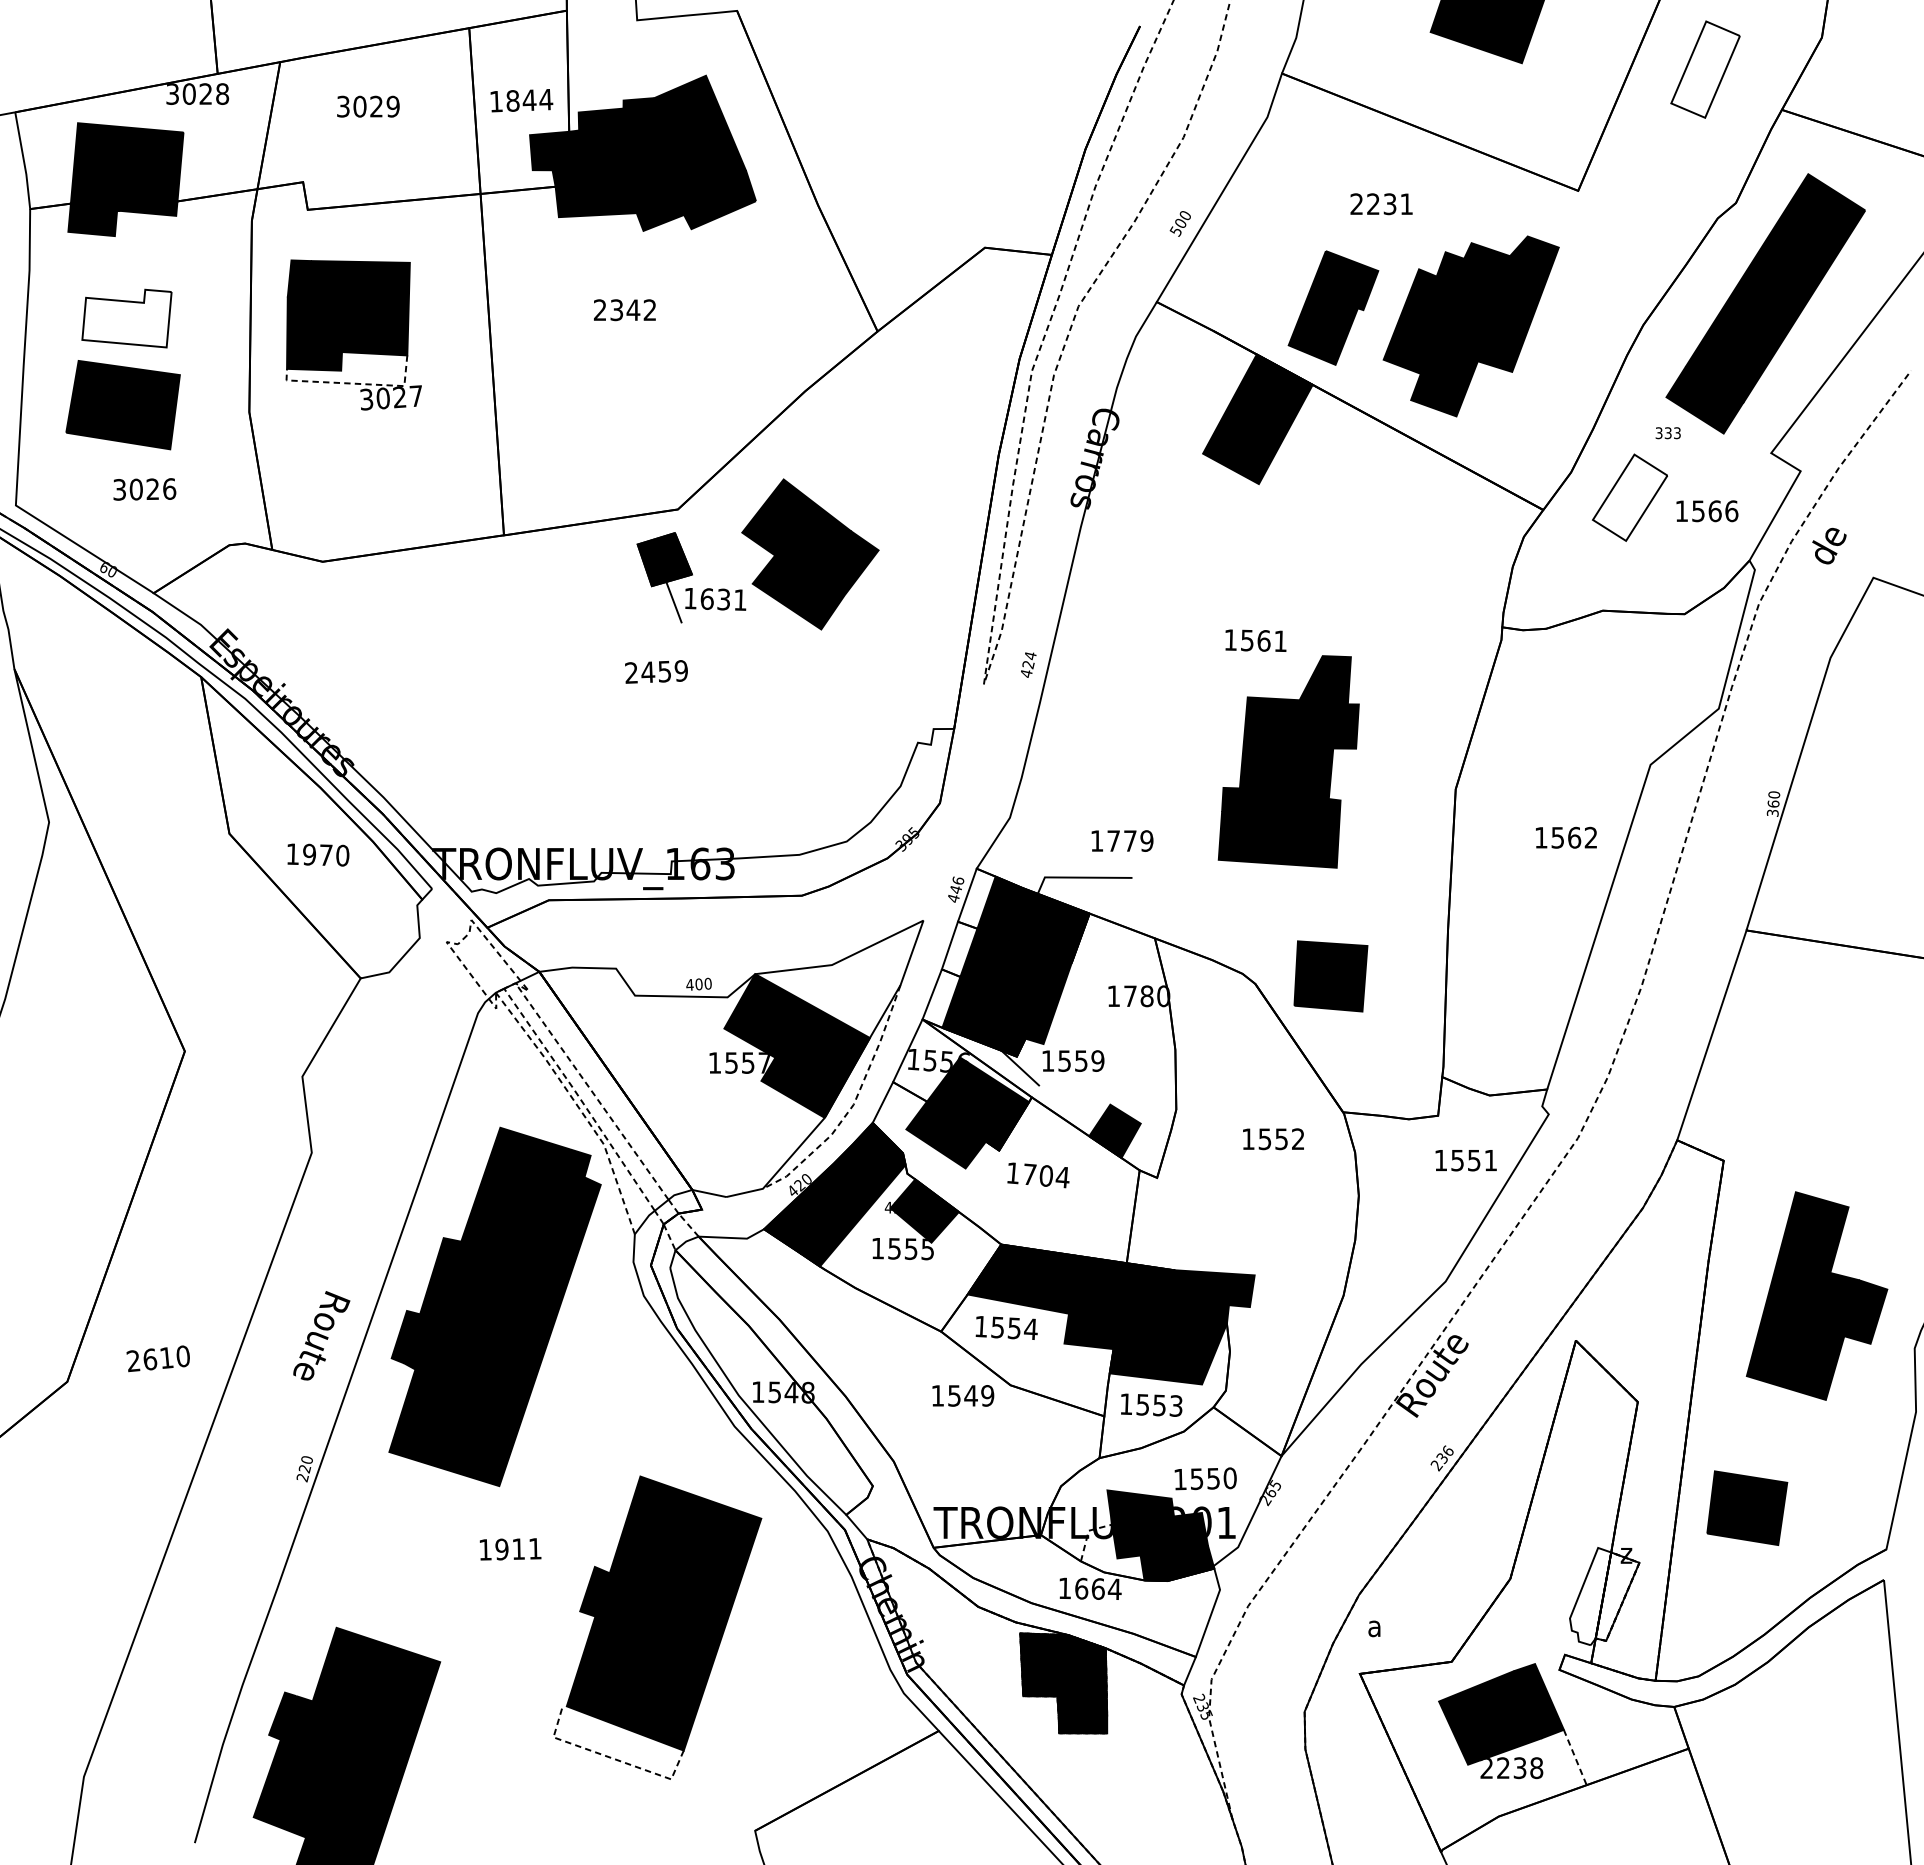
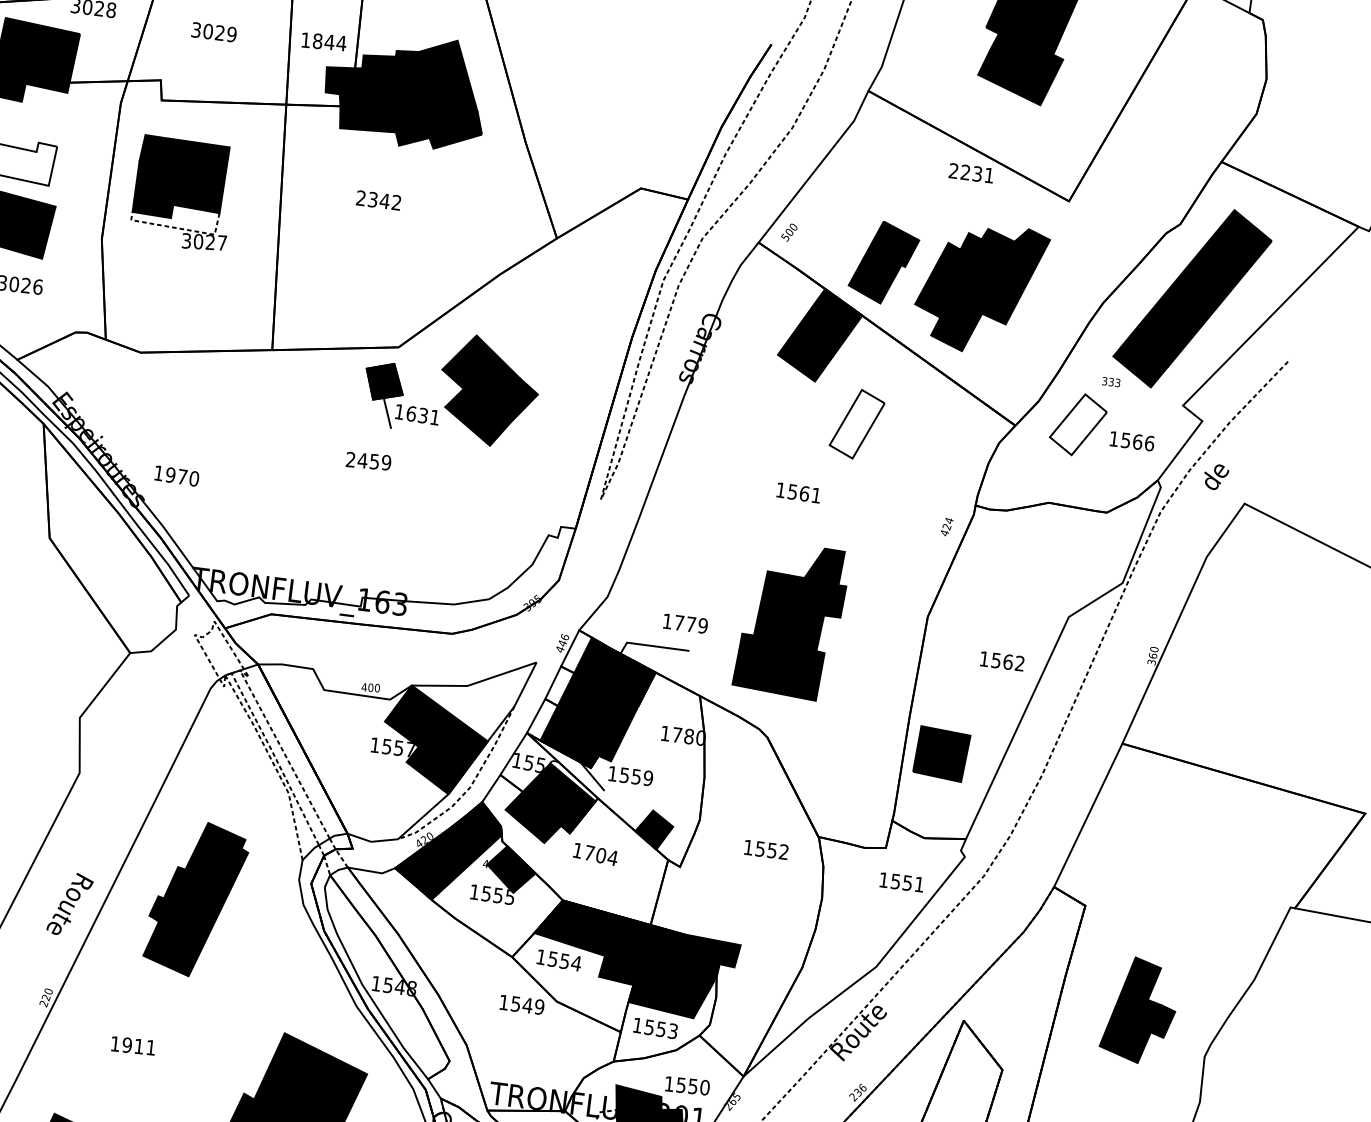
part: (1705, 69) -> (857, 424), moved
text: (1381, 204) -> (971, 173), moved
text: (1179, 223) -> (788, 232), moved
text: (1028, 664) -> (947, 526), moved
part: (1288, 761) -> (791, 620), moved
text: (318, 854) -> (177, 475), moved
part: (1330, 976) -> (941, 754), moved
part: (1816, 1295) -> (1139, 1010), size x0.7
part: (494, 1306) -> (196, 898), size x0.6
text: (510, 1549) -> (133, 1046), moved

